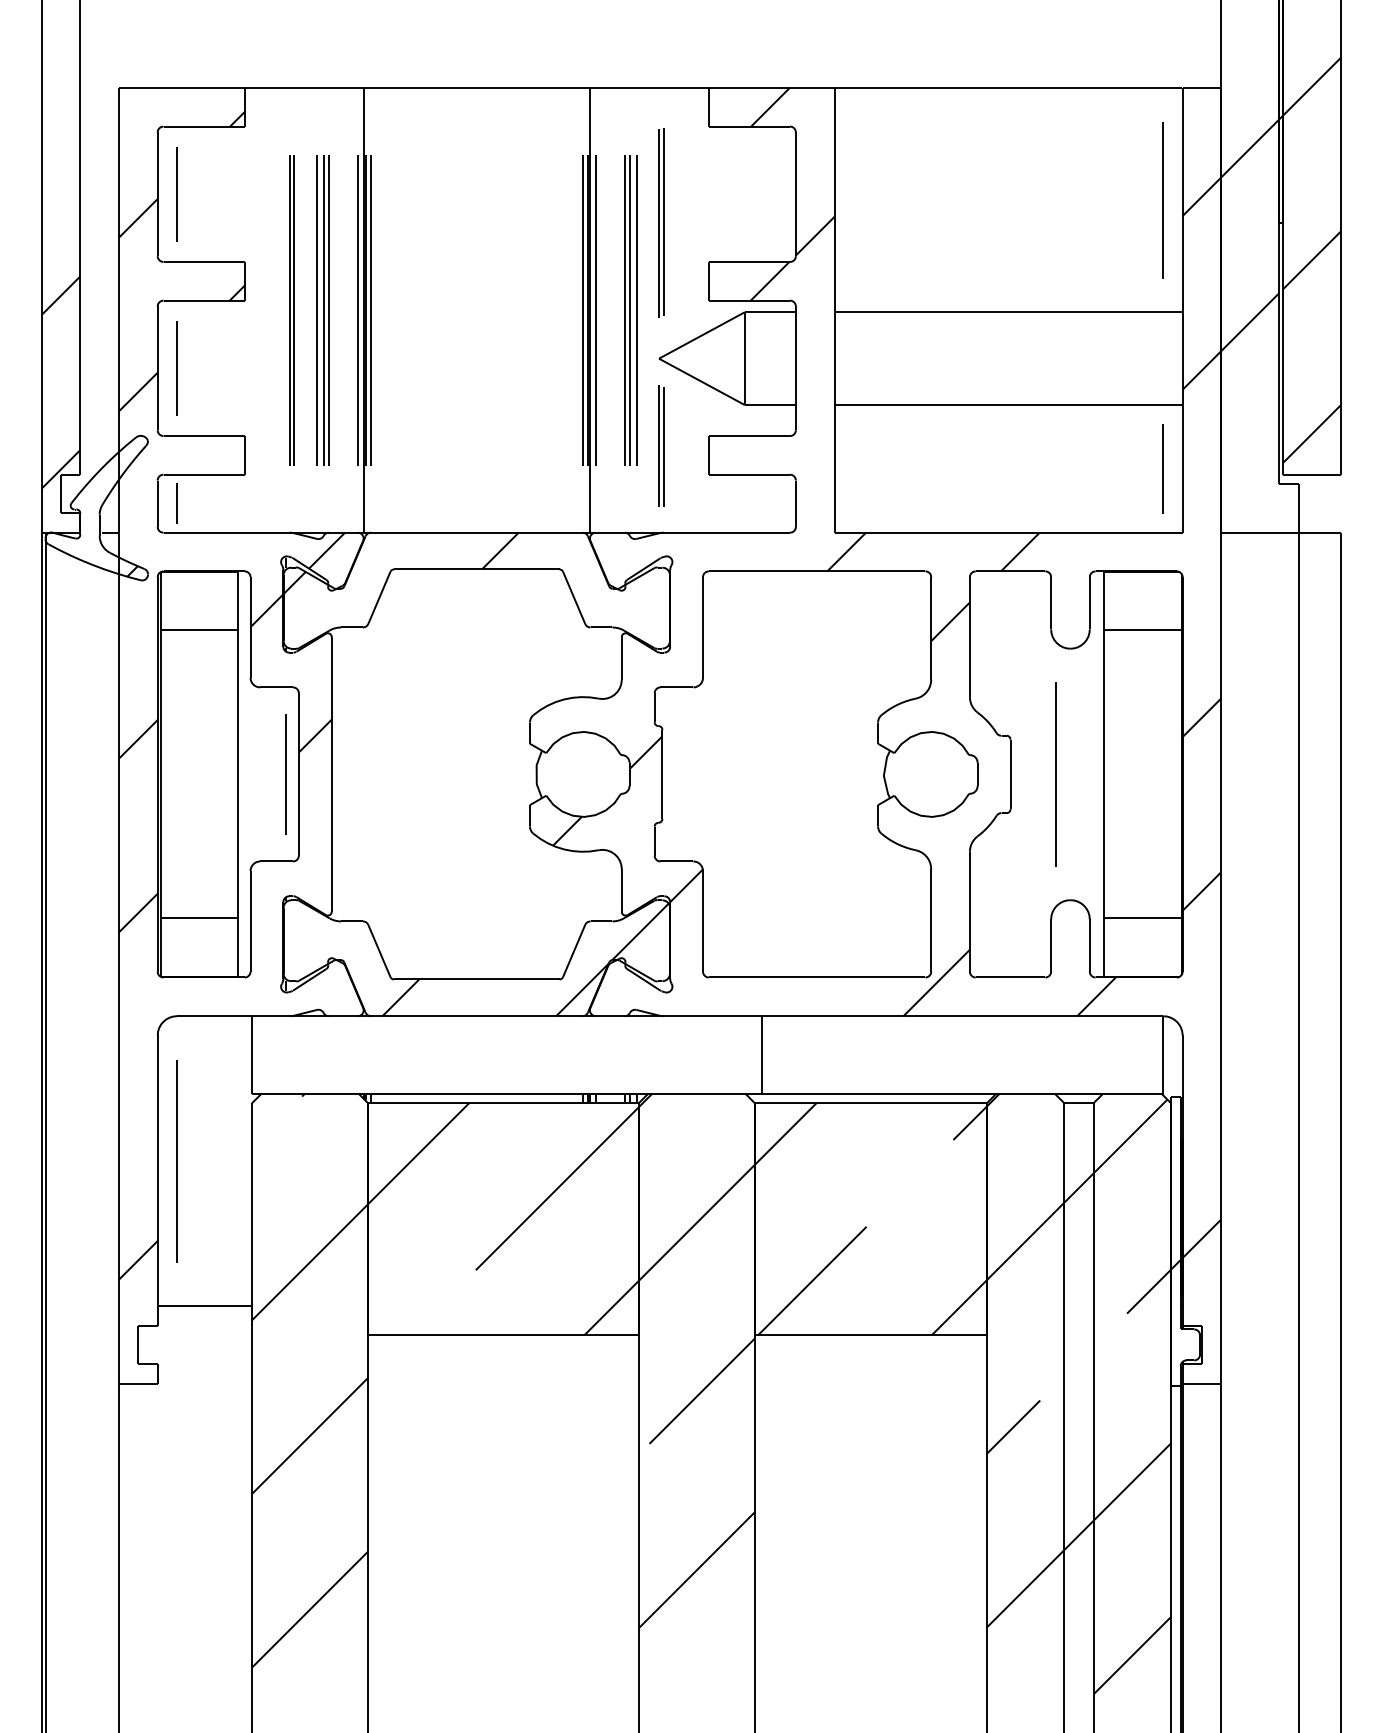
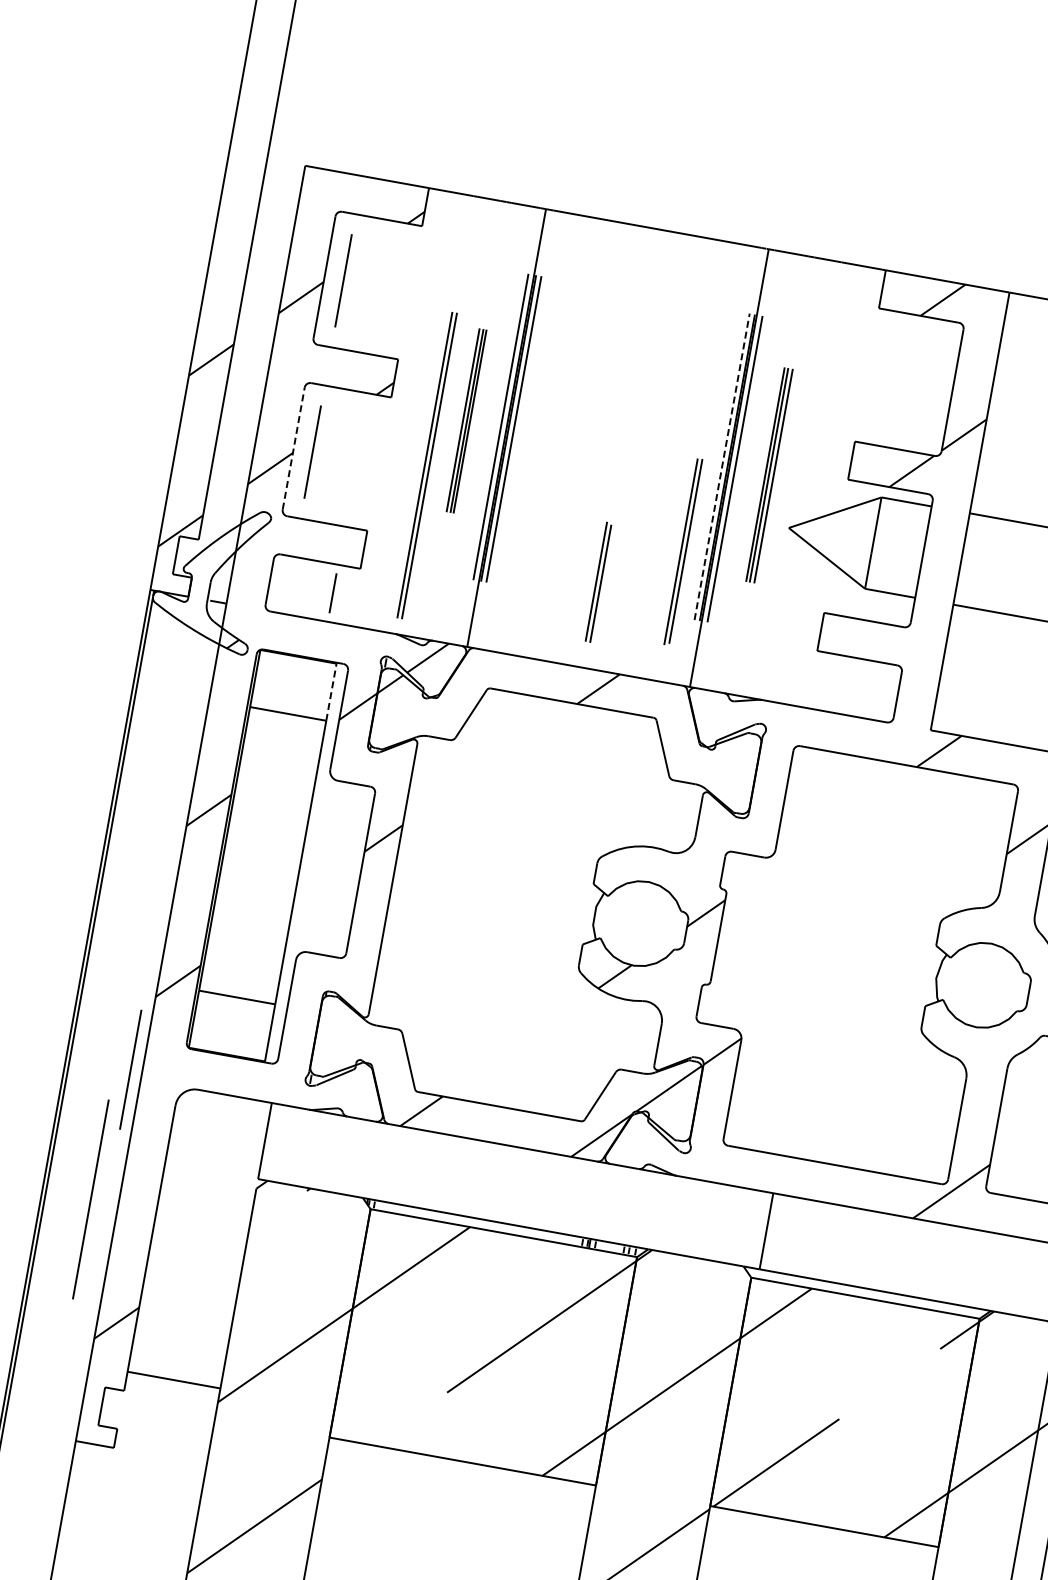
part: (661, 222) -> (683, 551), moved
part: (291, 310) -> (426, 465), moved
part: (322, 310) -> (466, 420), size x0.6
line: (582, 310) -> (722, 466), solid -> dashed
part: (630, 310) -> (769, 475), size x0.7
line: (157, 368) -> (293, 448), solid -> dashed
part: (661, 445) -> (598, 581), moved
line: (176, 503) -> (332, 593), moved
line: (237, 600) -> (331, 691), solid -> dashed
line: (285, 774) -> (129, 1069), moved
line: (176, 1161) -> (90, 1199), moved

